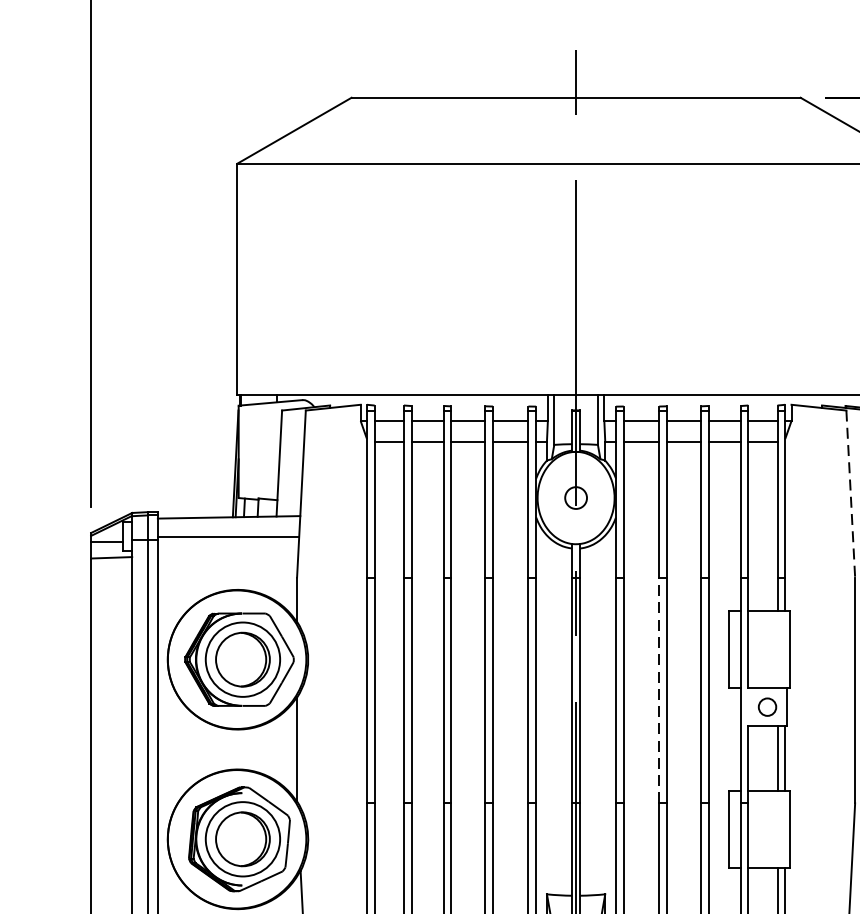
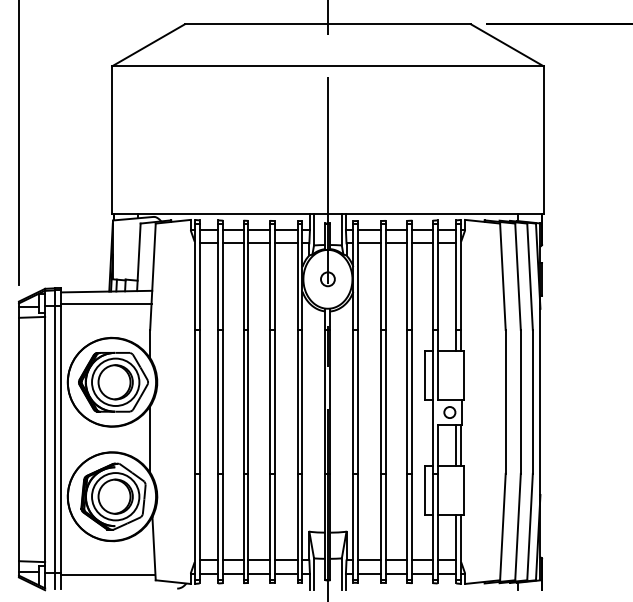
line: (850, 495) -> (502, 277), dashed -> solid
line: (658, 689) -> (380, 401), dashed -> solid

